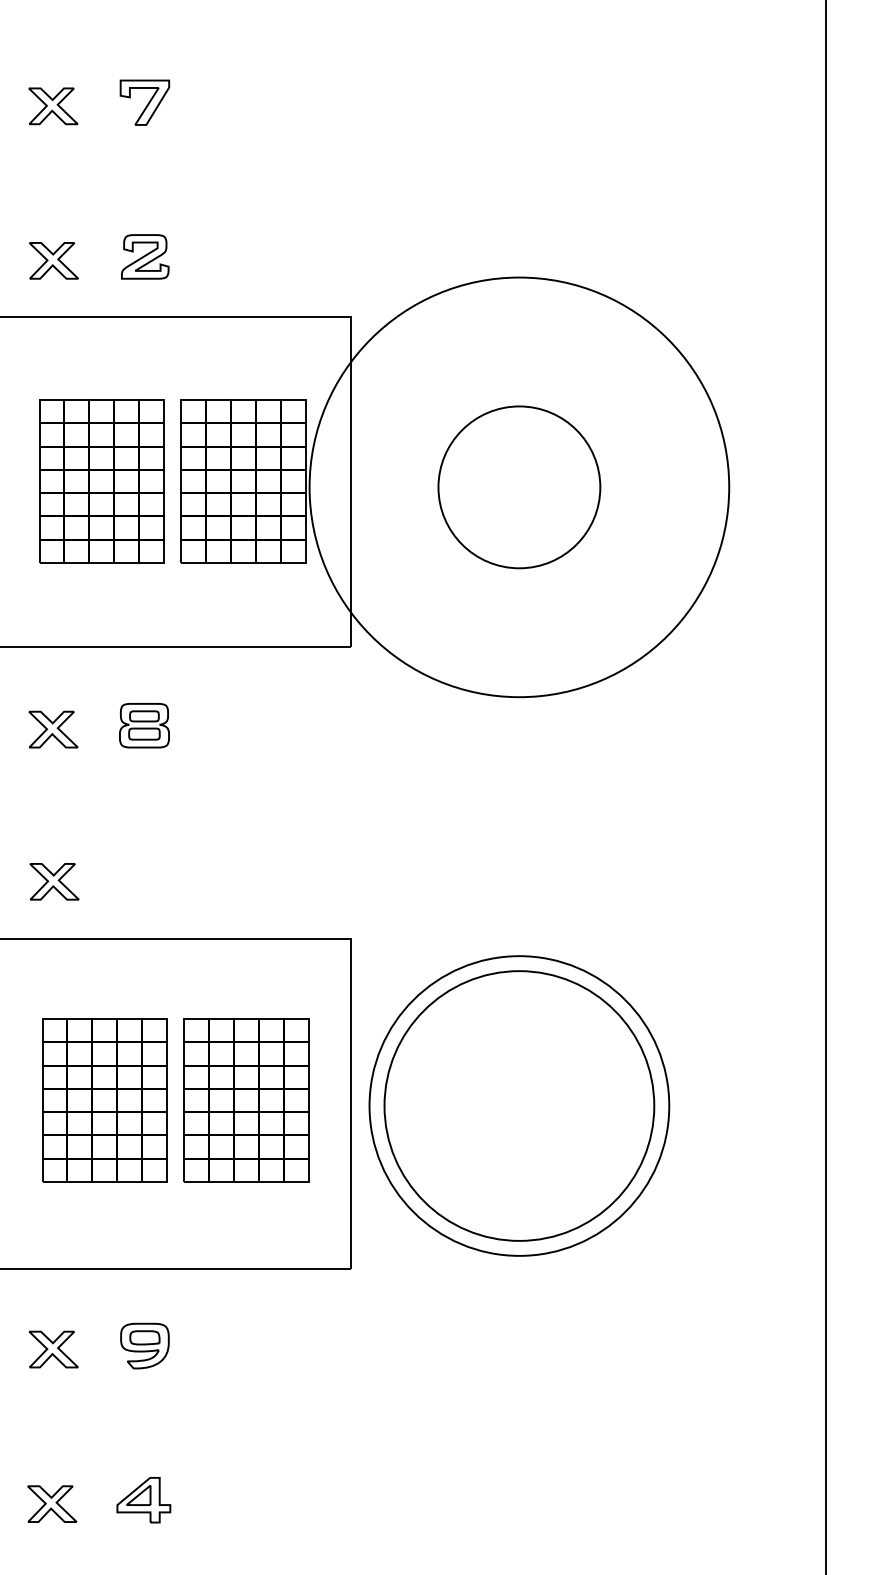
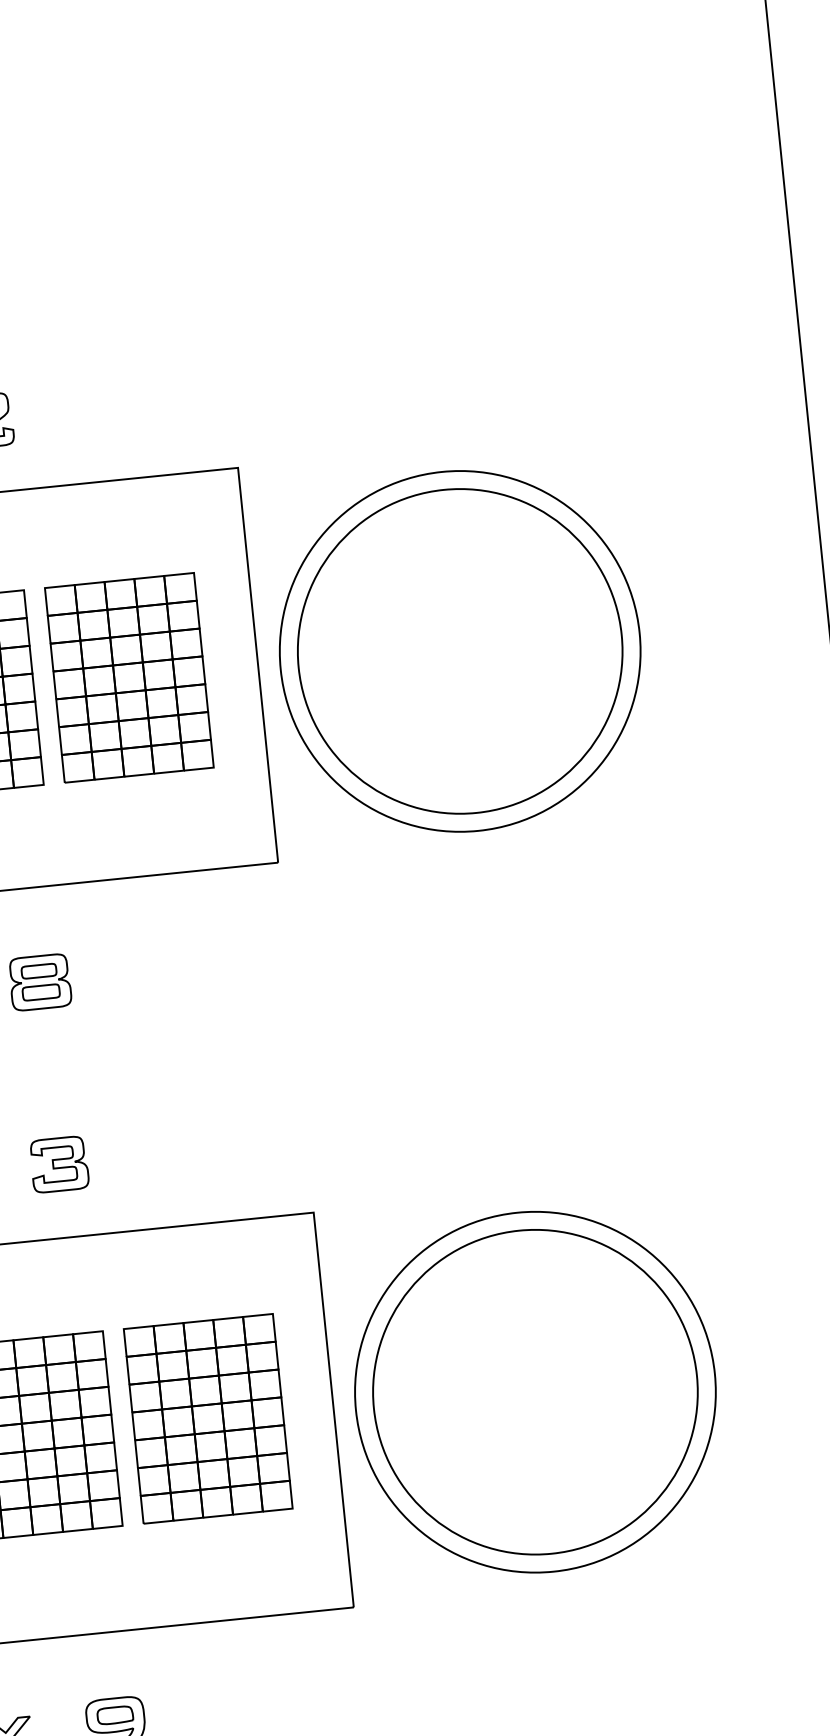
circle: (519, 487) -> (460, 651), size x0.71
circle: (519, 487) -> (460, 651), size x1.67
part: (144, 877) -> (58, 1164), added

